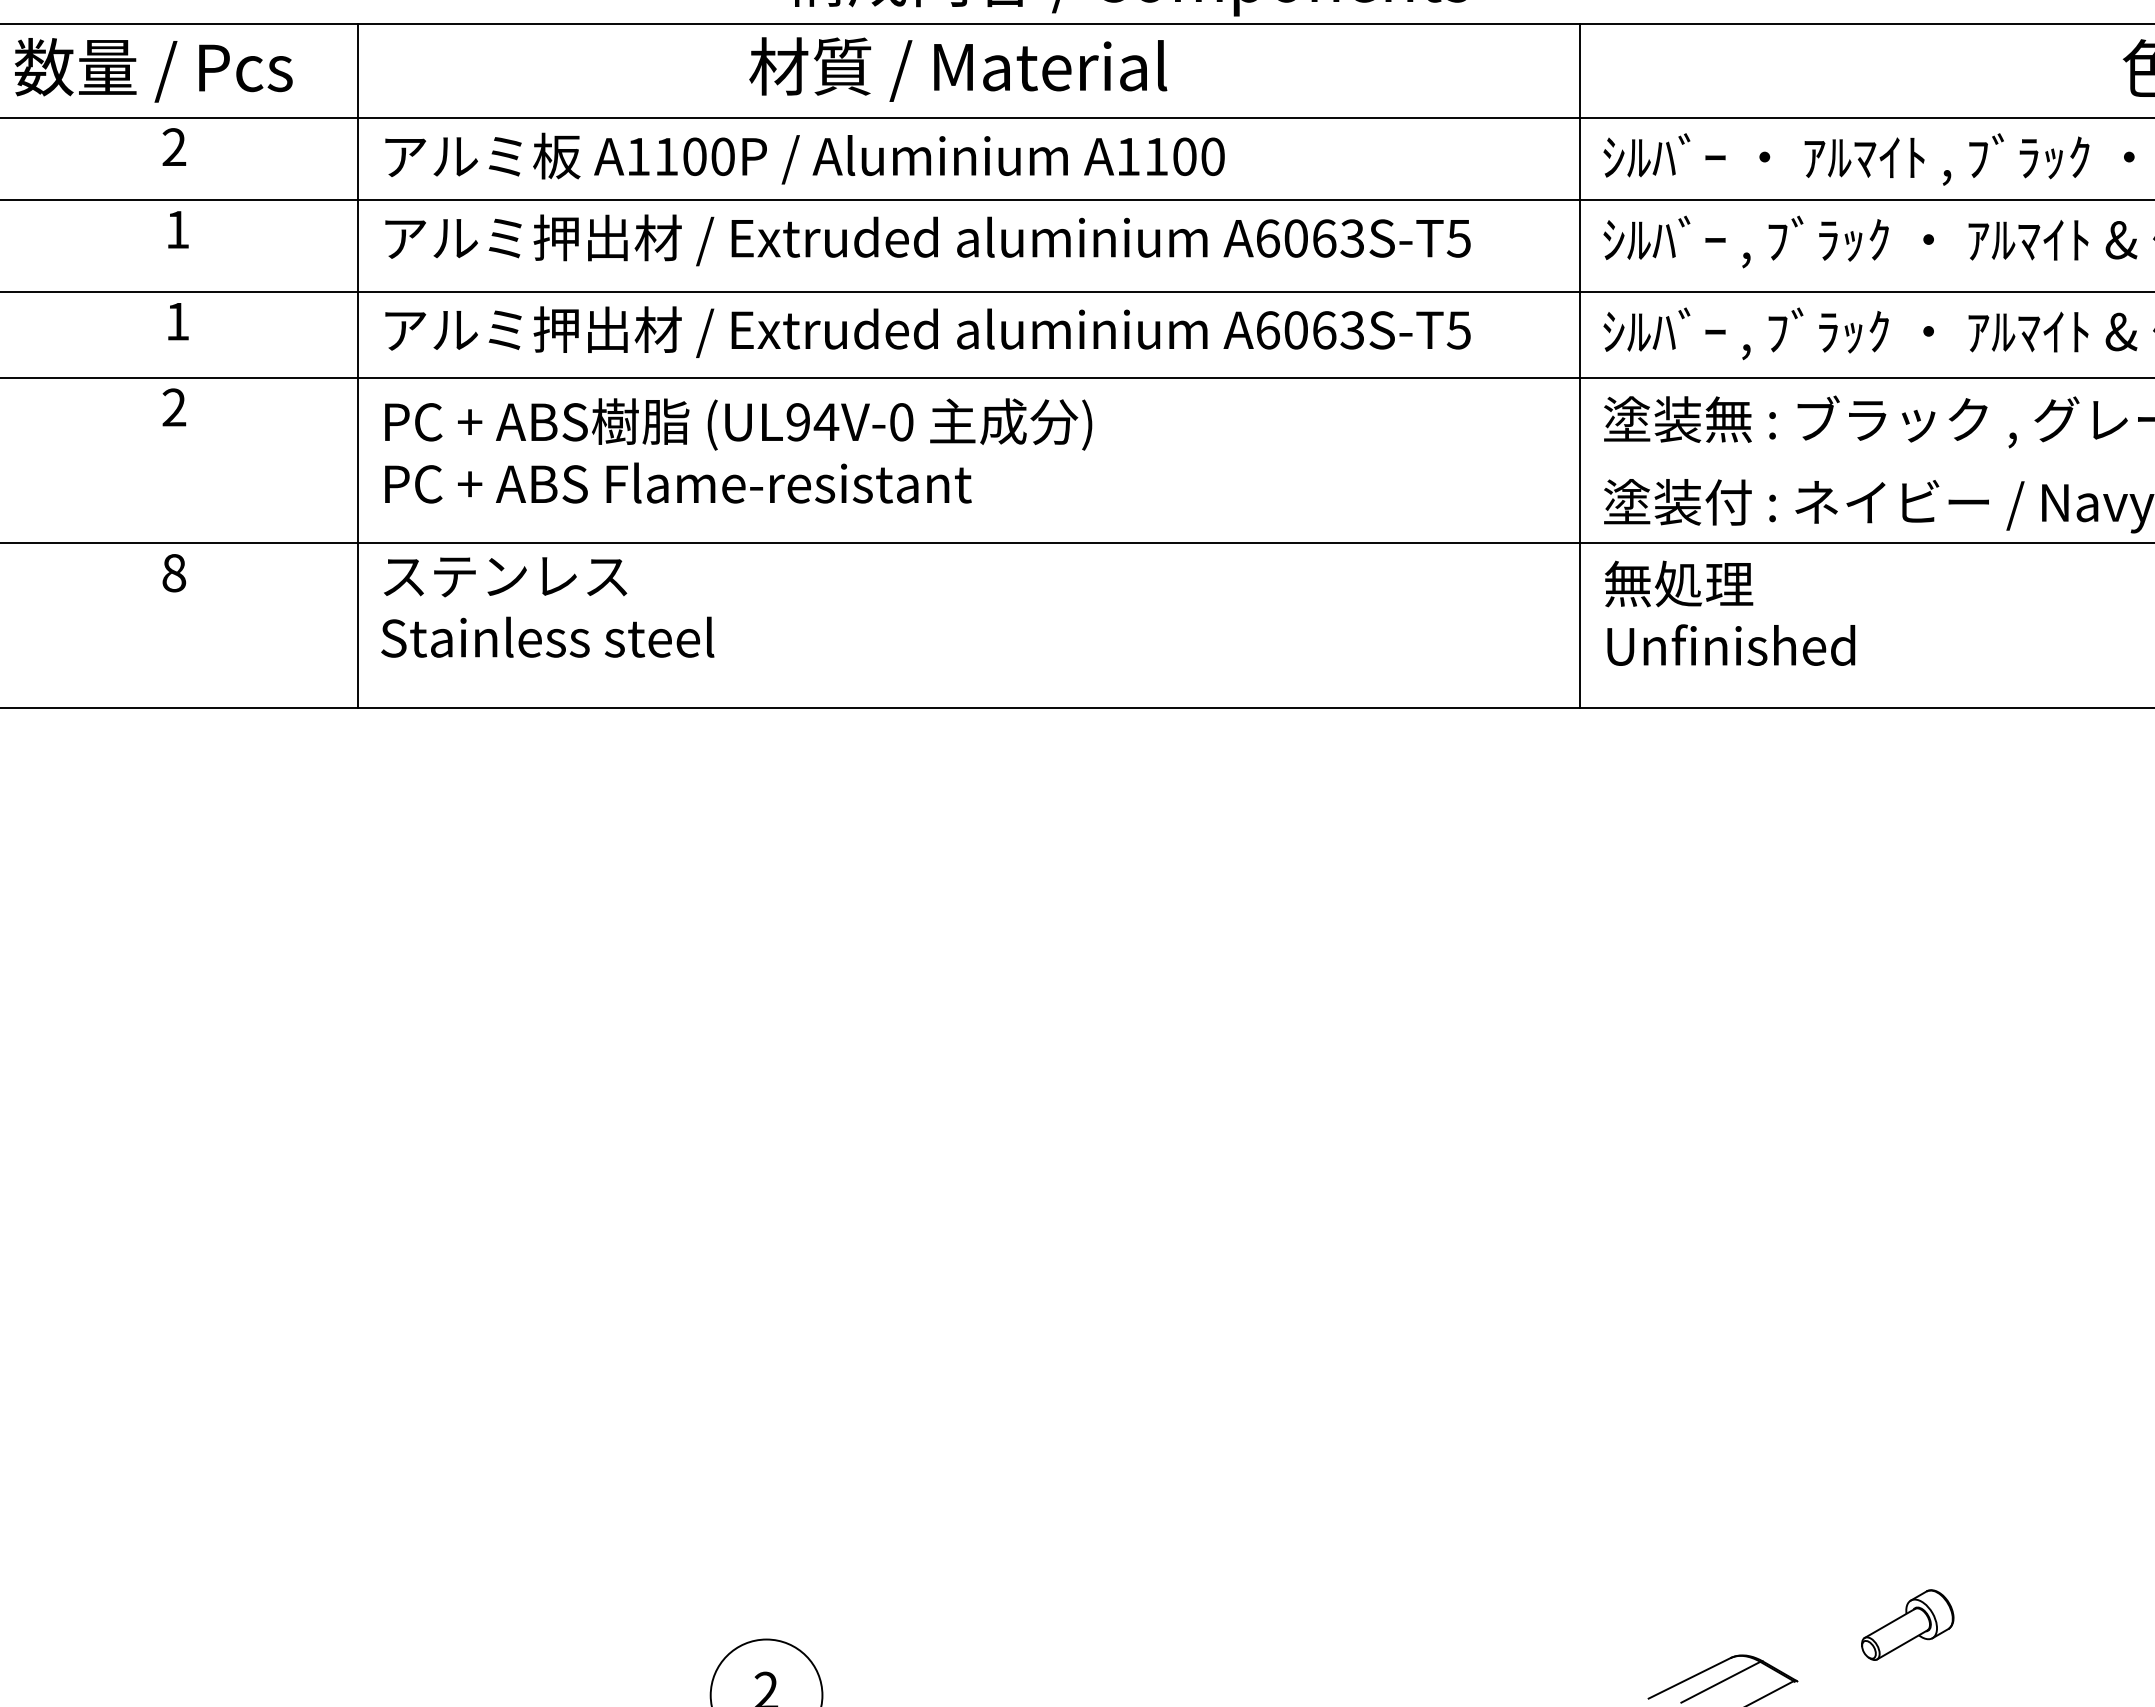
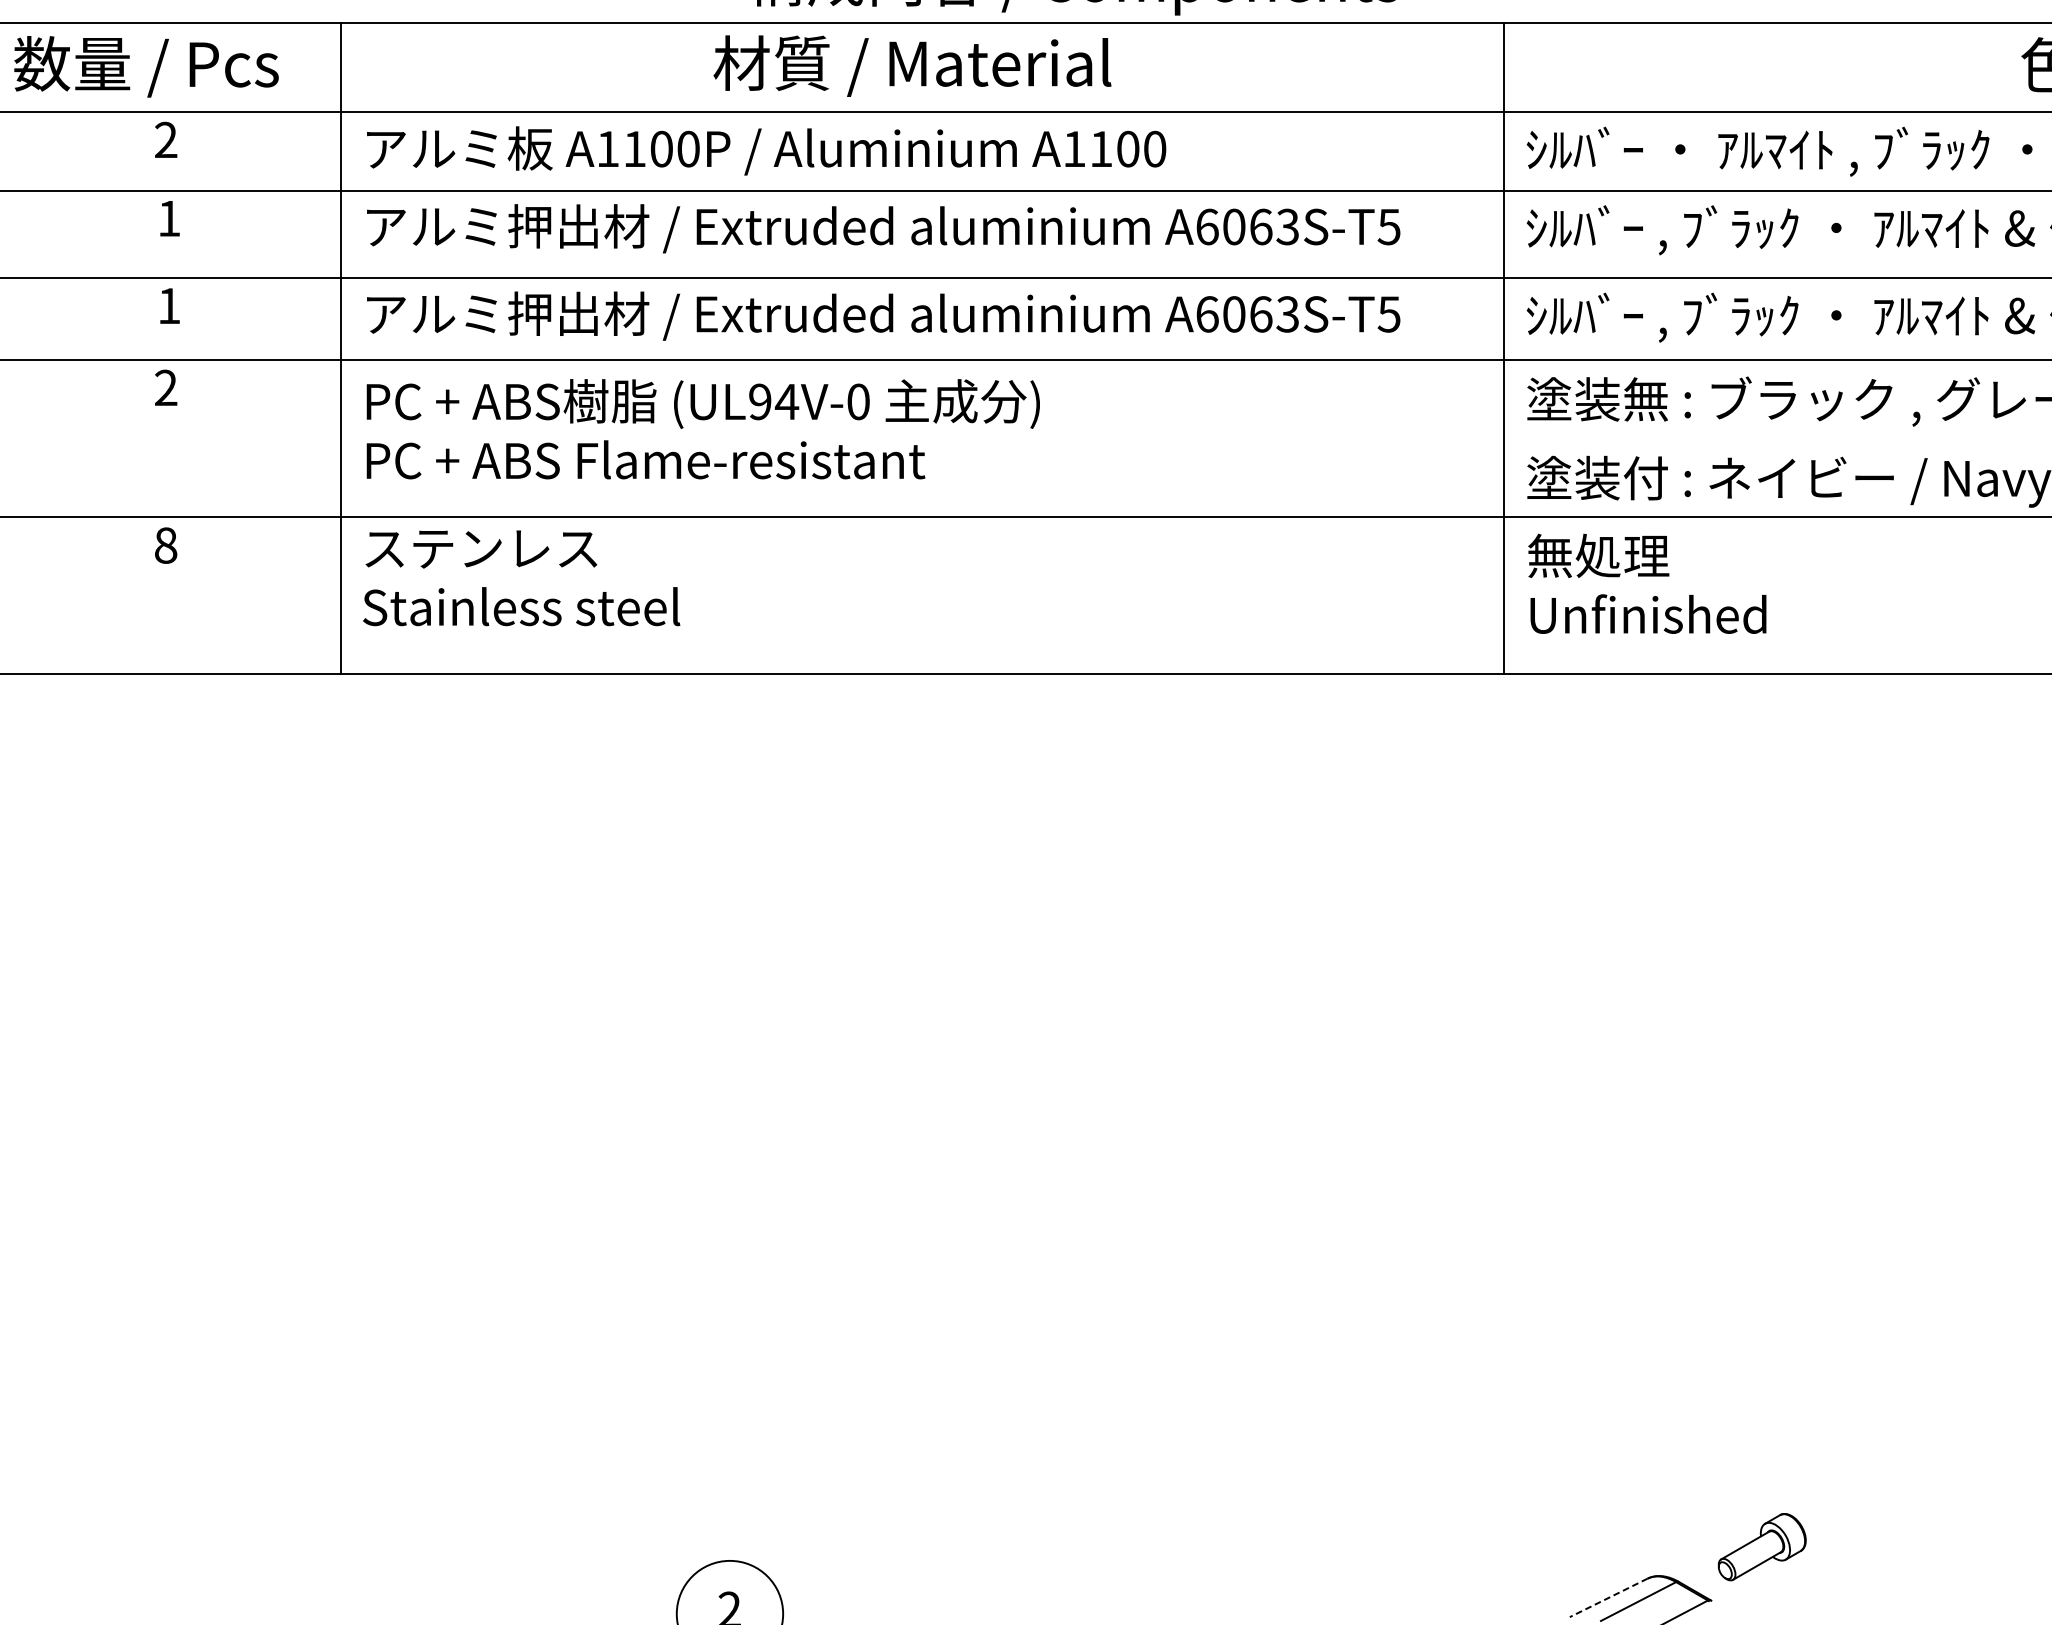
part: (1907, 1624) -> (1761, 1546), moved
line: (1689, 1678) -> (1608, 1597), solid -> dashed

